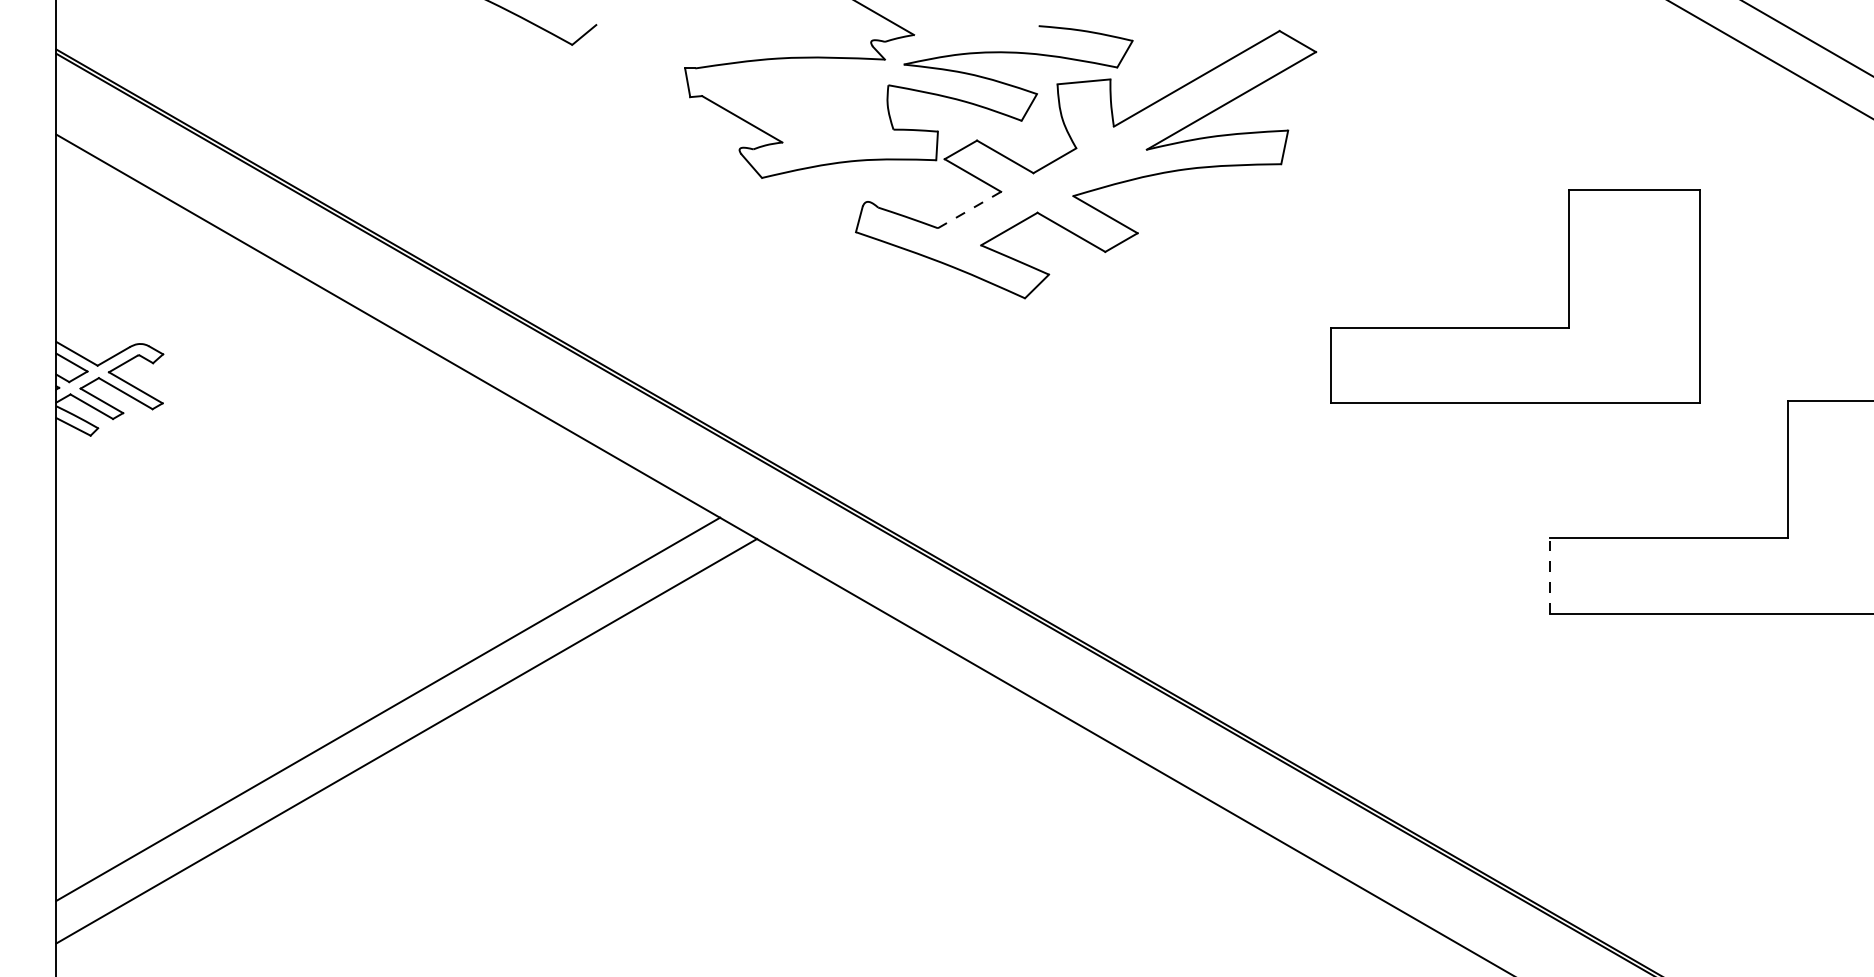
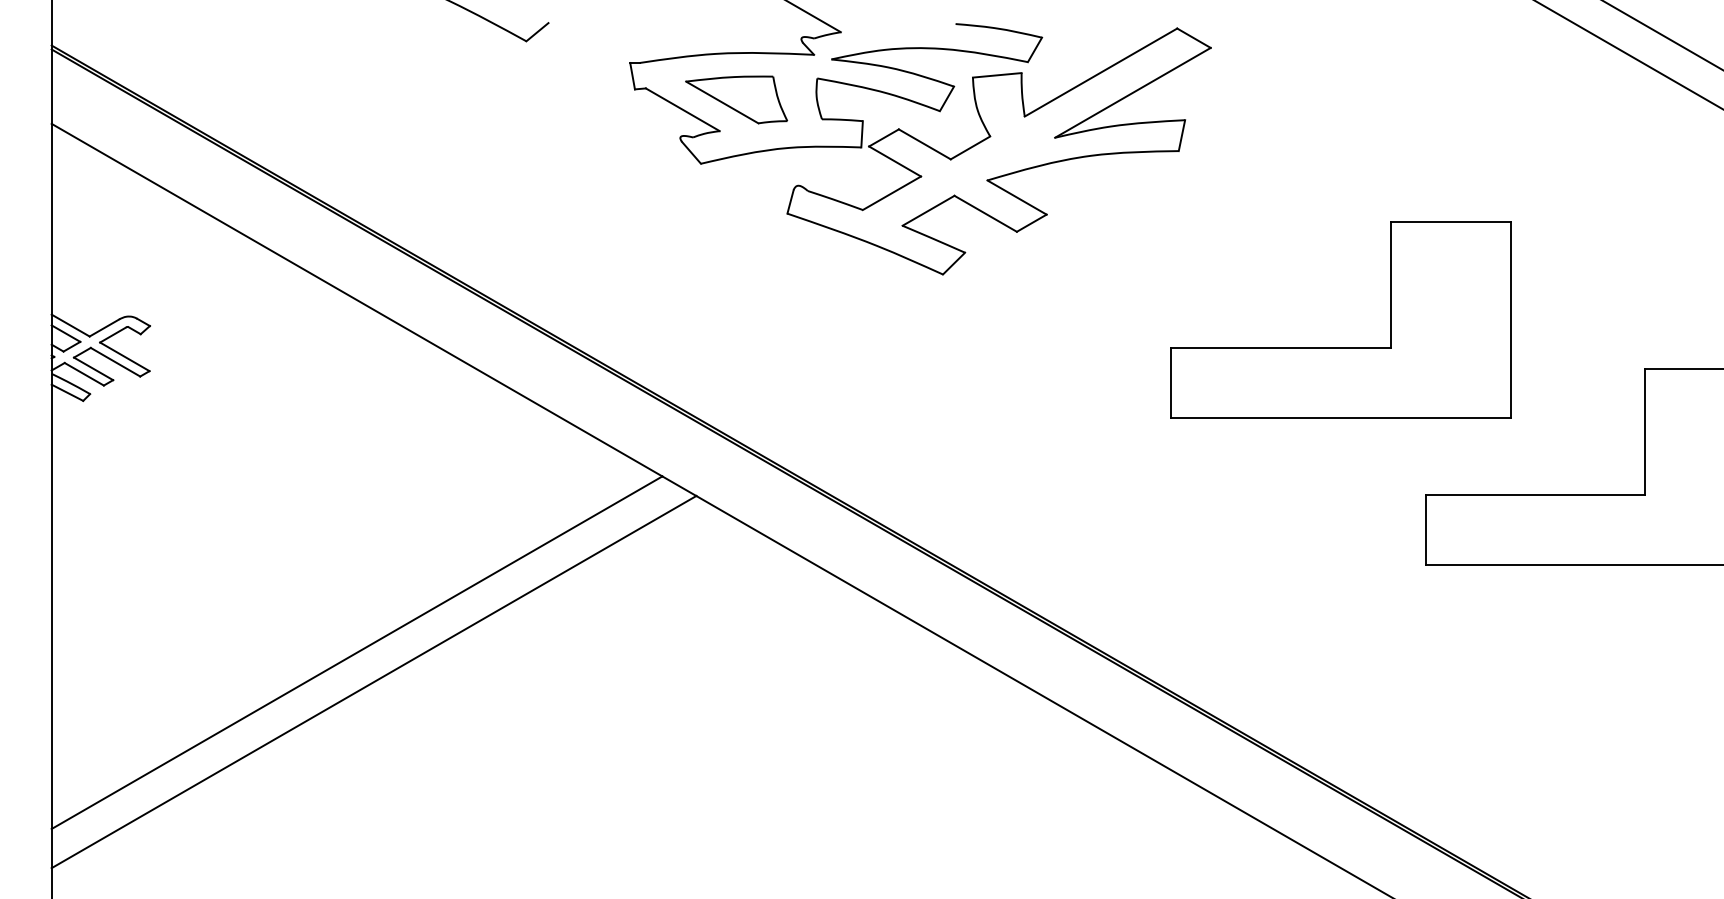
part: (800, 108) -> (736, 99), added
line: (969, 210) -> (891, 193), dashed -> solid
part: (1514, 326) -> (1340, 347), moved
line: (1549, 575) -> (1425, 529), dashed -> solid

